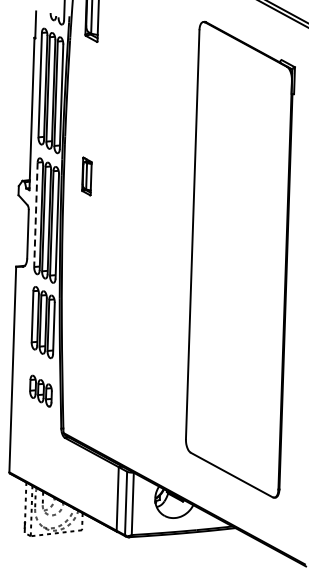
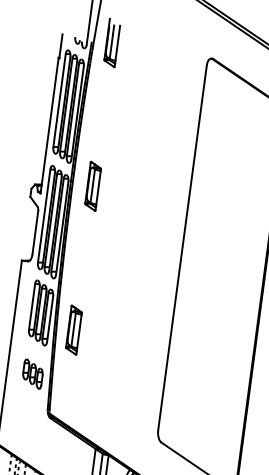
part: (86, 176) -> (92, 186), size x1.43
line: (35, 215) -> (43, 216), dashed -> solid
part: (81, 337) -> (73, 329), added

